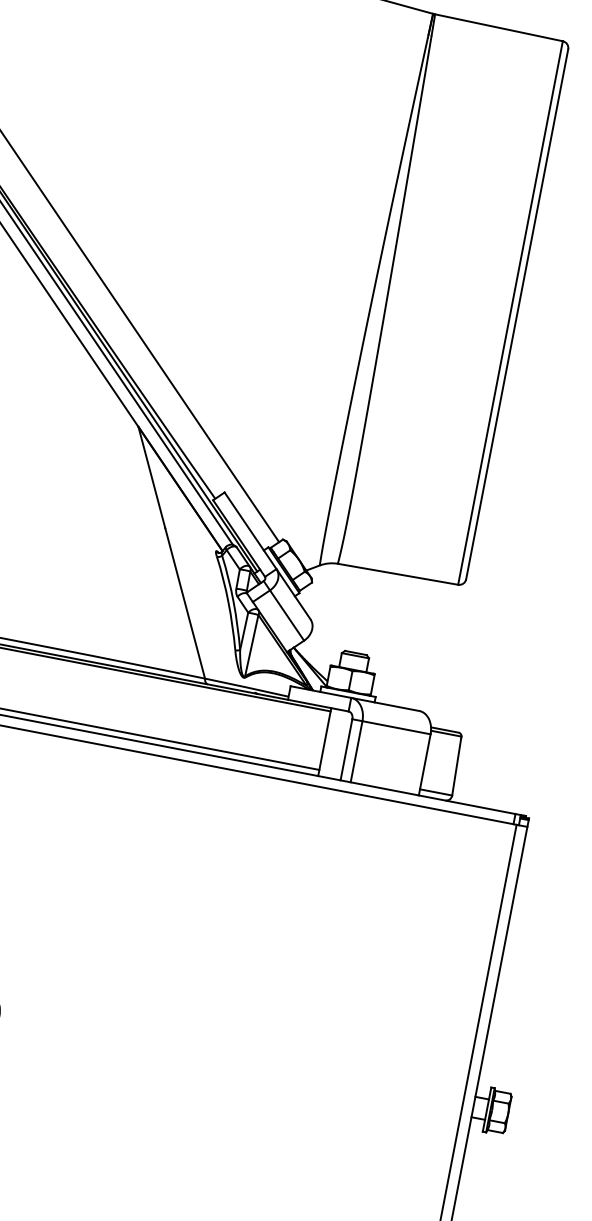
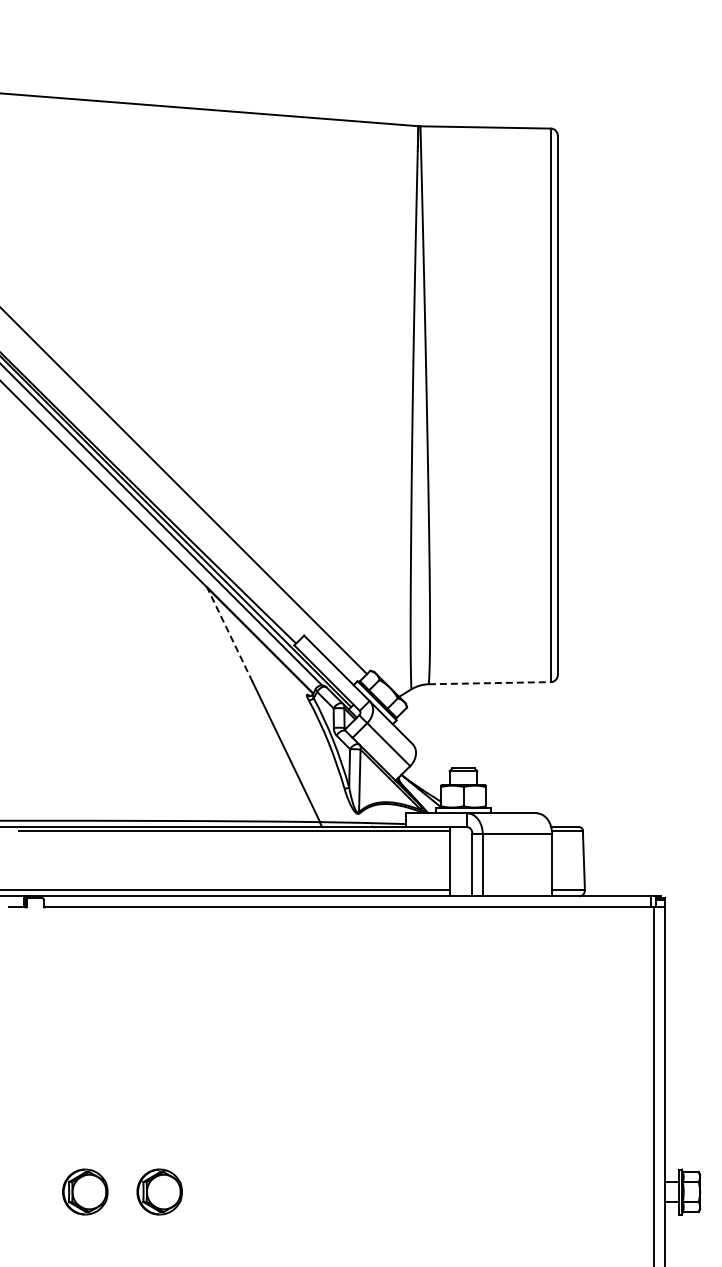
line: (151, 477) -> (229, 634), solid -> dashed
line: (398, 574) -> (490, 683), solid -> dashed

